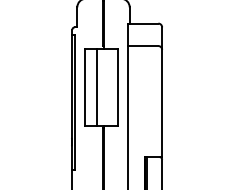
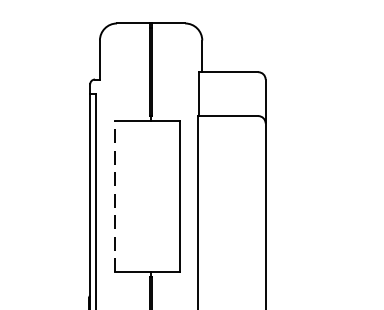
line: (96, 86) -> (137, 195), removed
line: (85, 87) -> (115, 197), solid -> dashed

